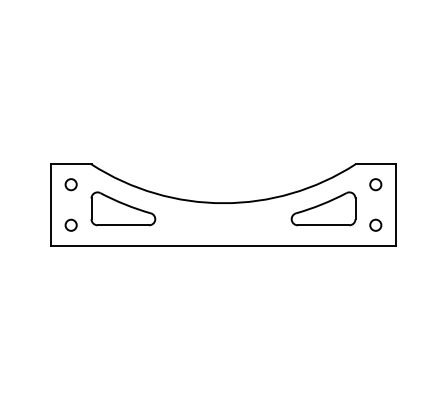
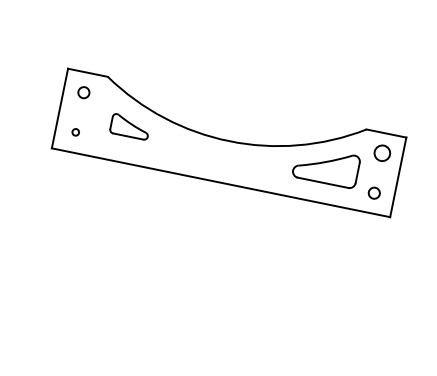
circle: (375, 184) -> (382, 153), size x1.4
part: (123, 208) -> (130, 126), size x0.6
circle: (70, 224) -> (75, 131), size x0.6

